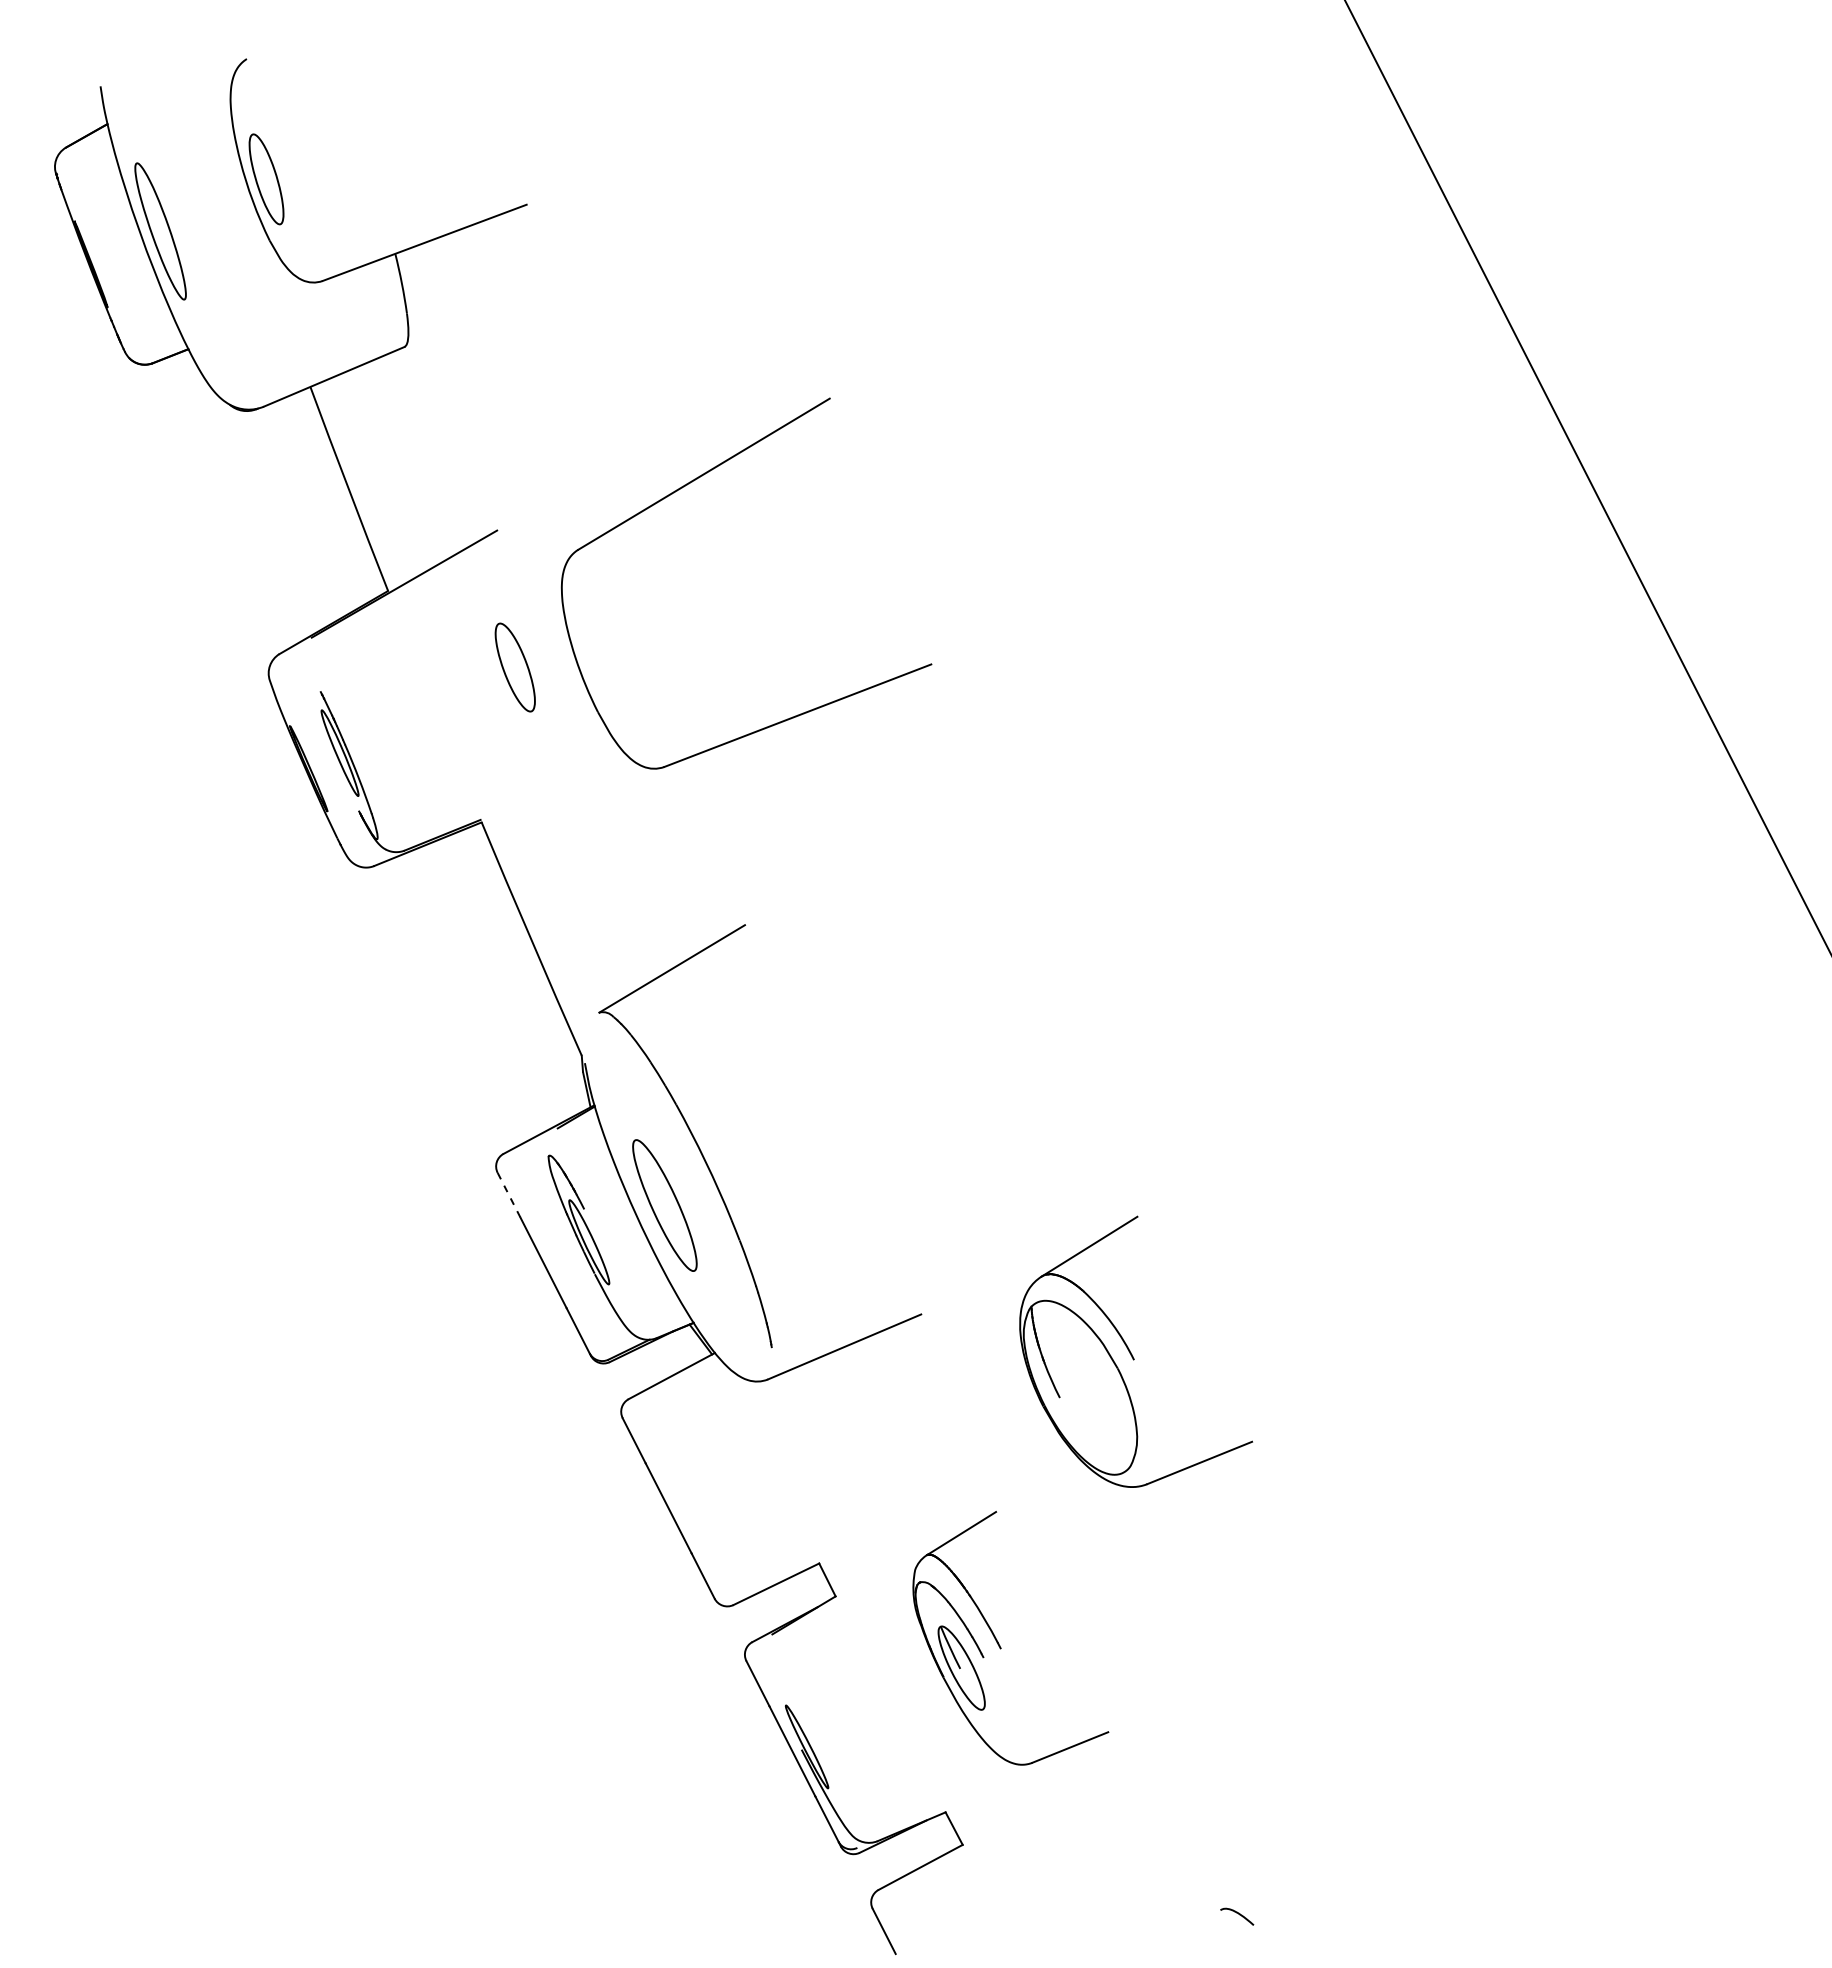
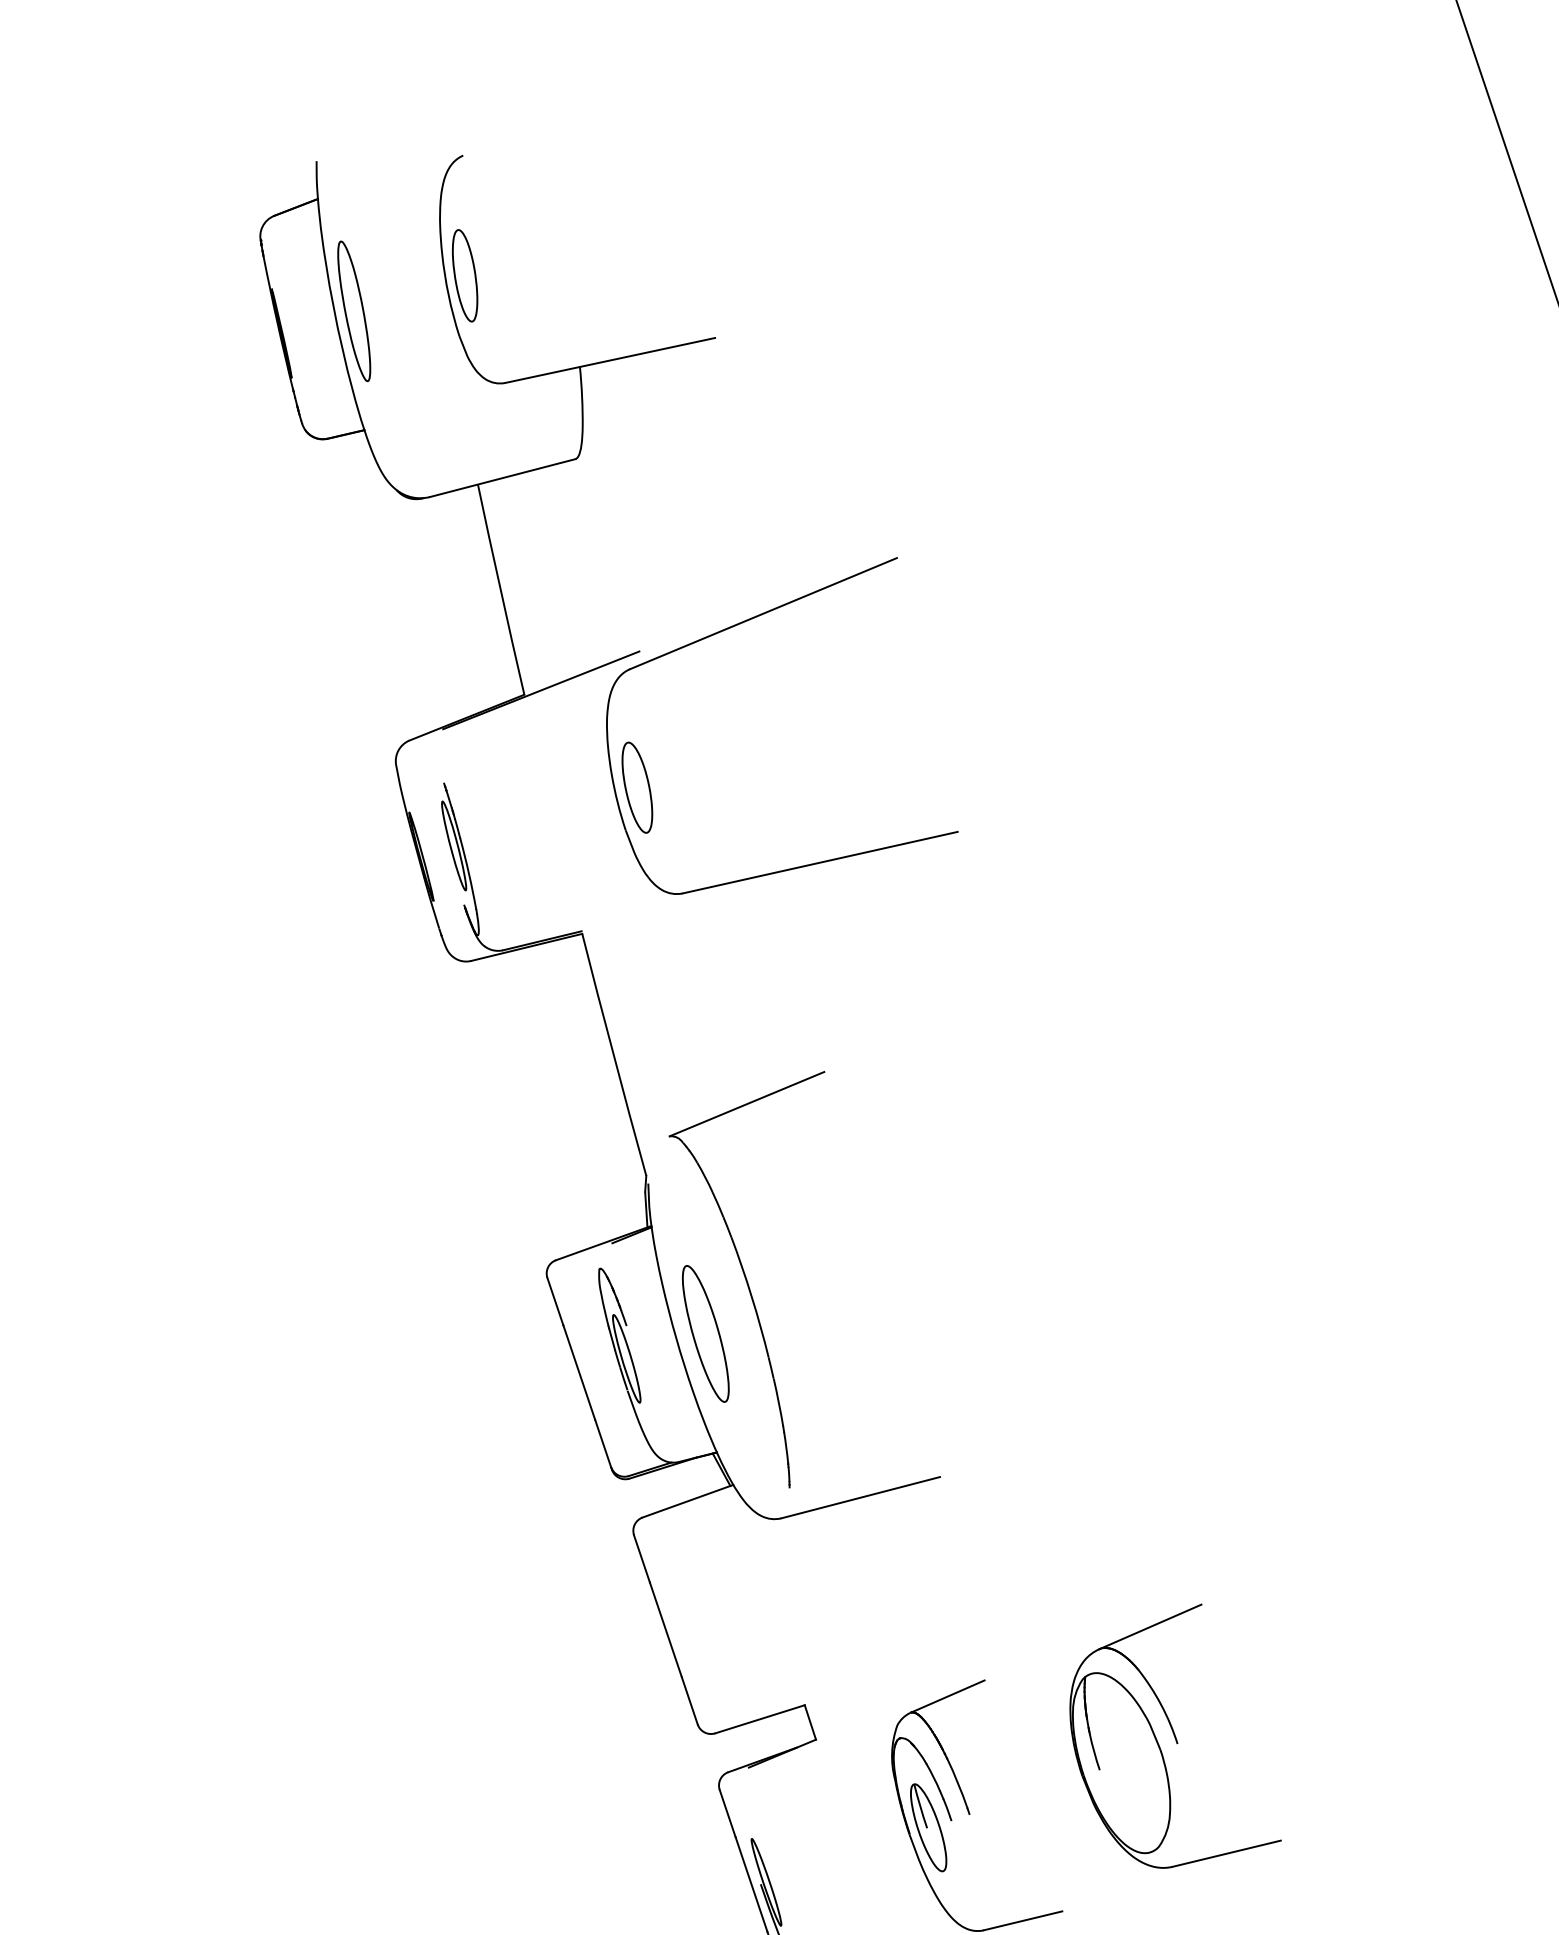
part: (687, 485) -> (745, 622), moved
line: (509, 1195) -> (555, 1301), dashed -> solid
part: (1136, 1351) -> (1181, 1735), moved

